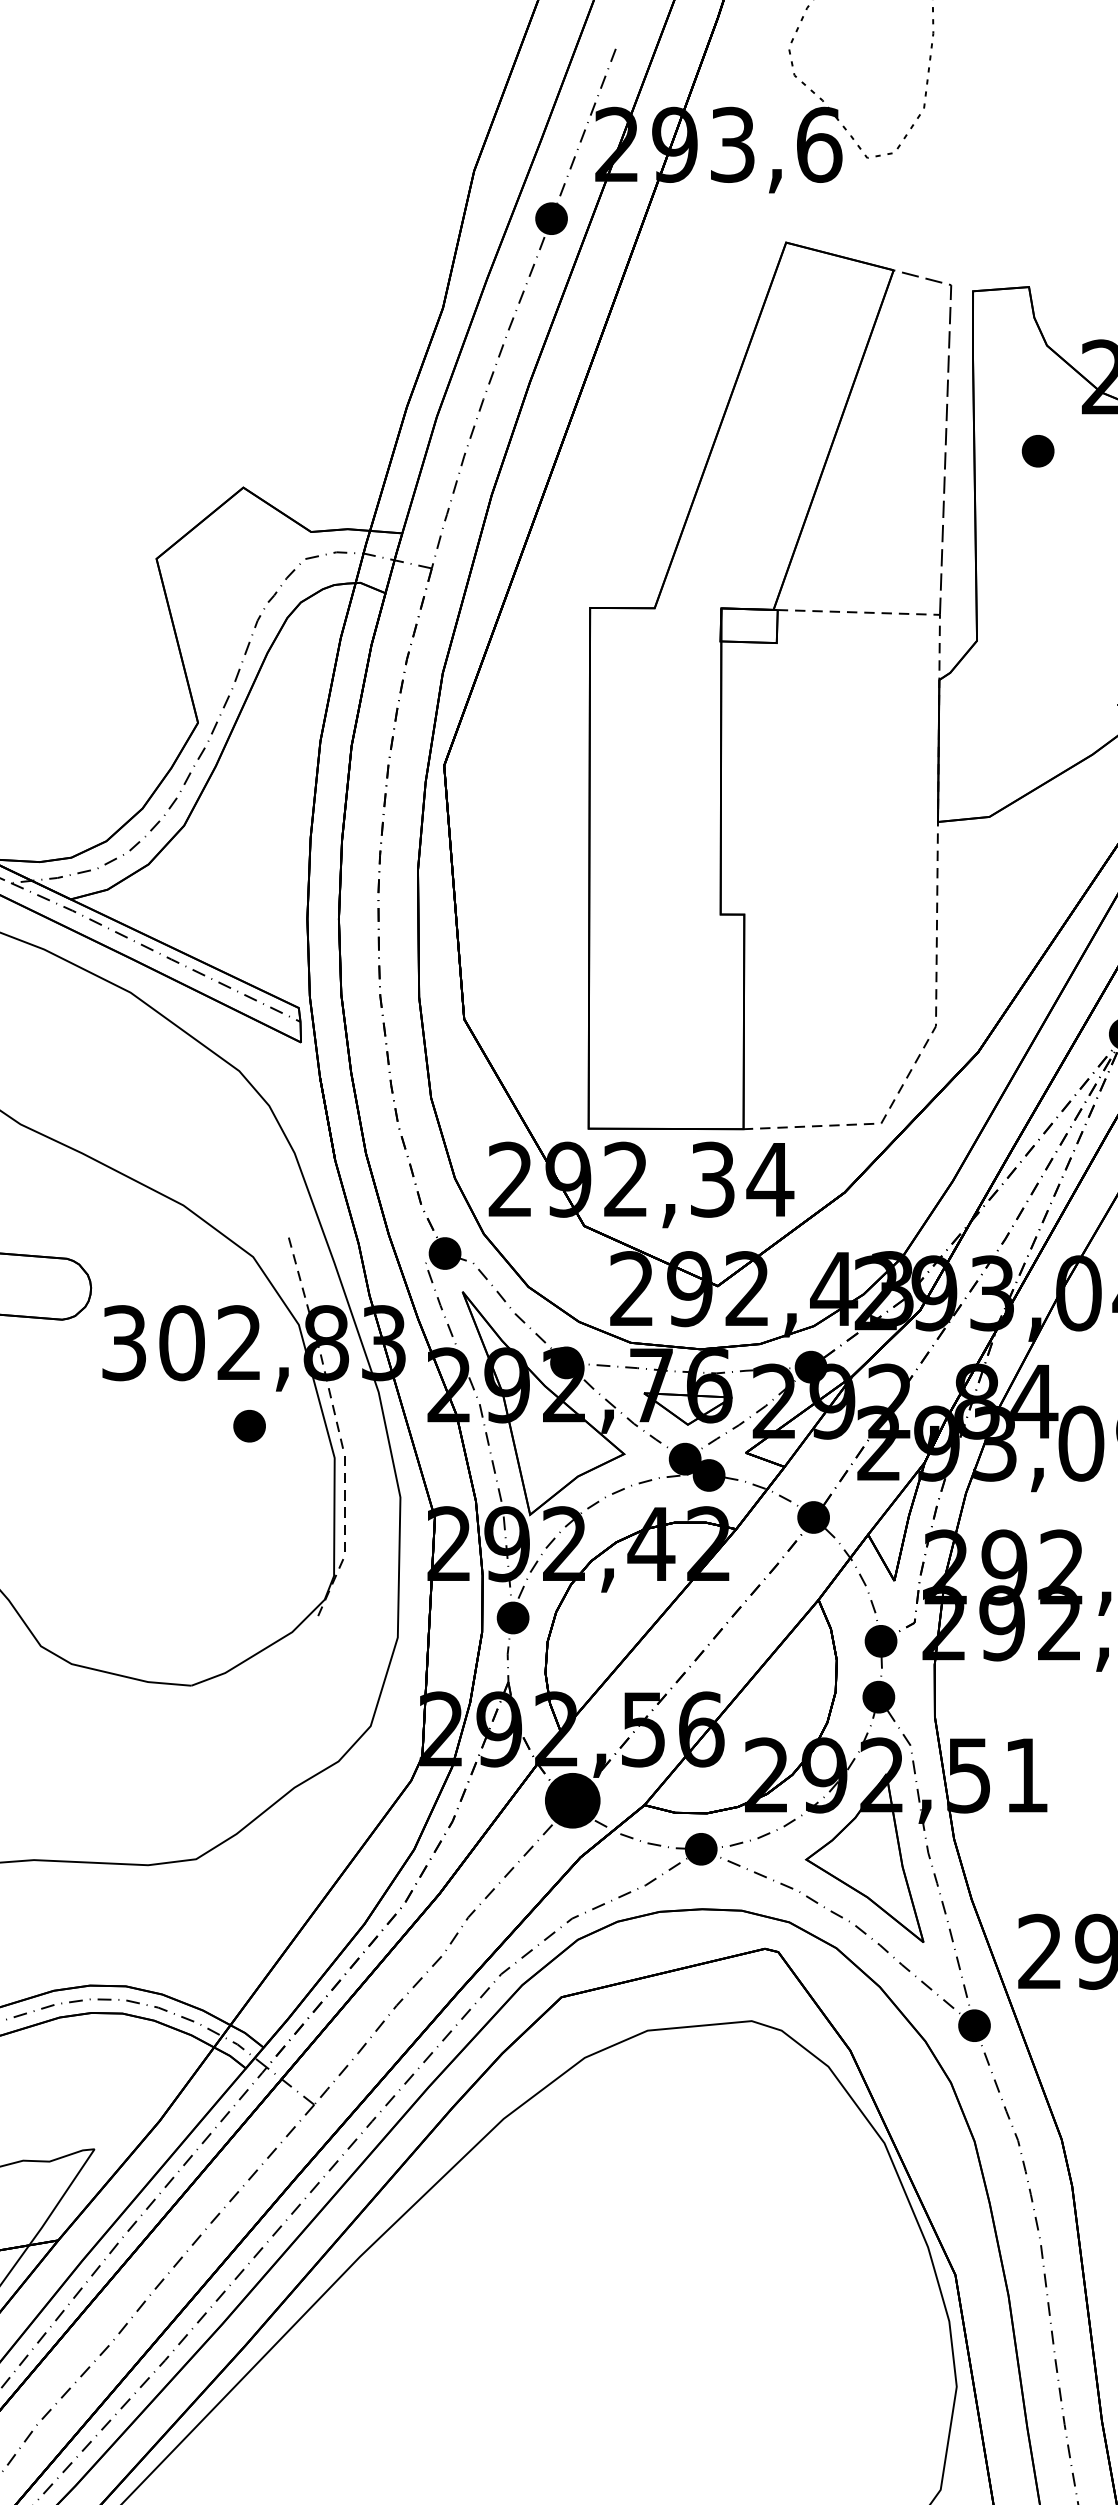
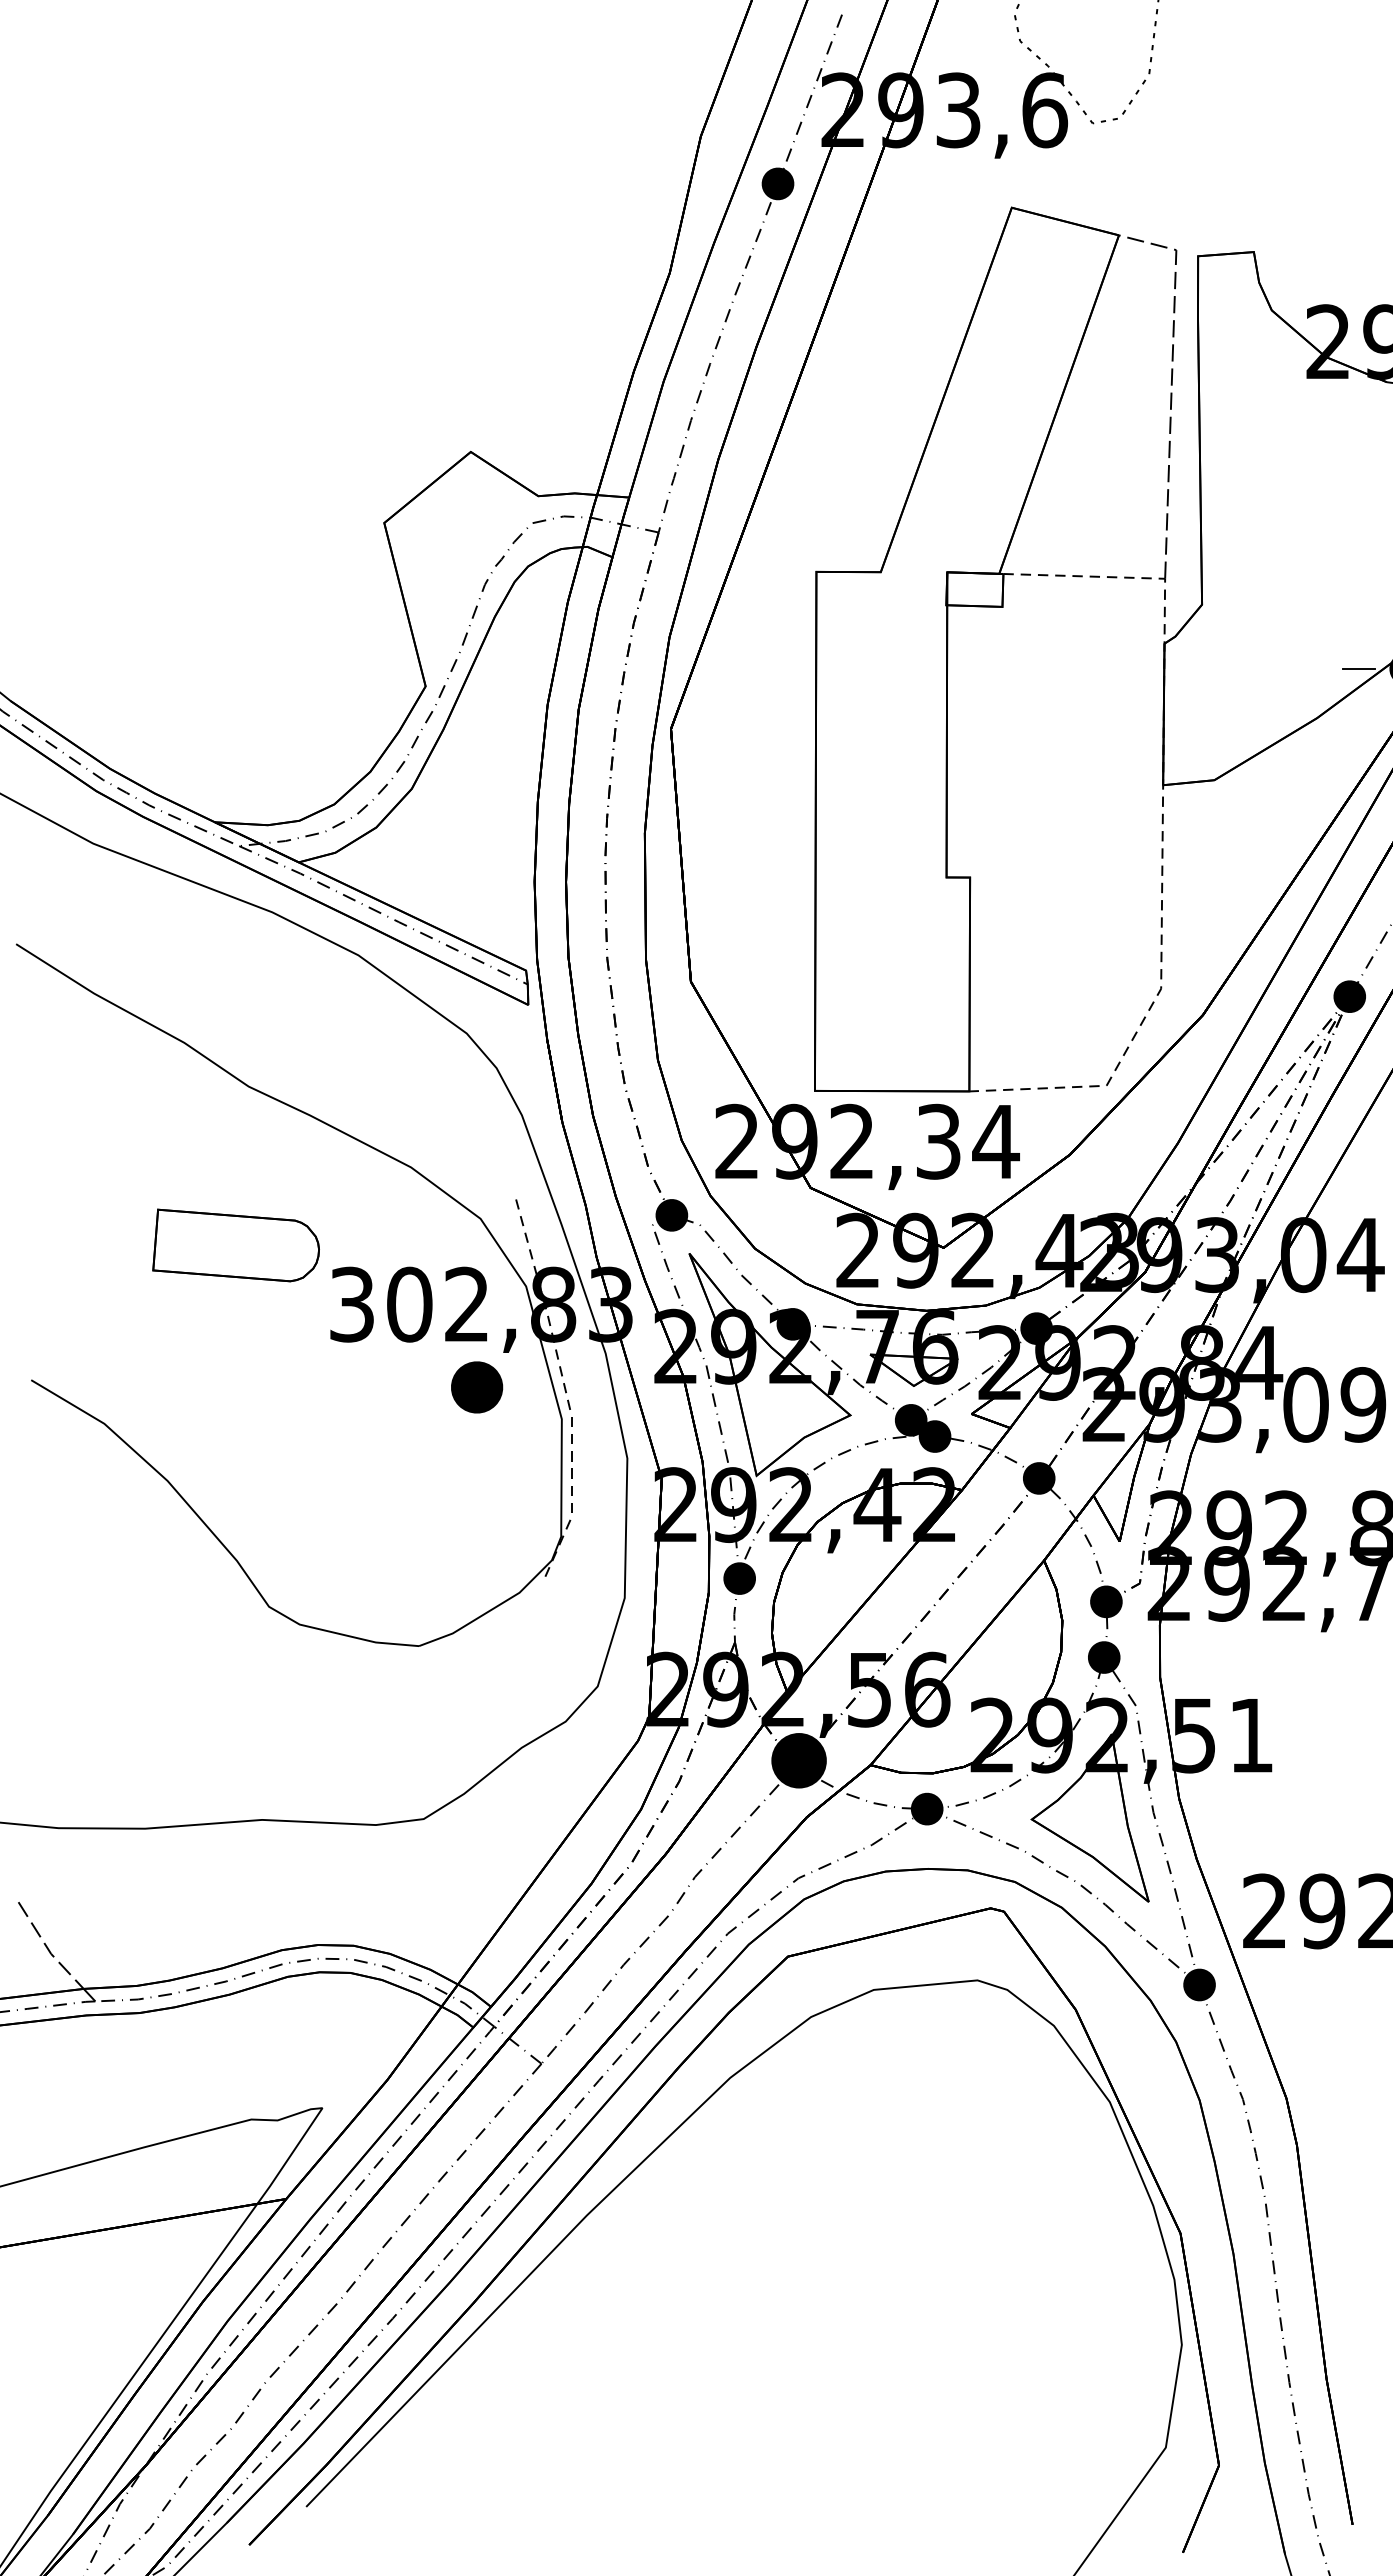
part: (1037, 451) -> (1262, 415), removed
part: (249, 1426) -> (476, 1387), size x1.6

